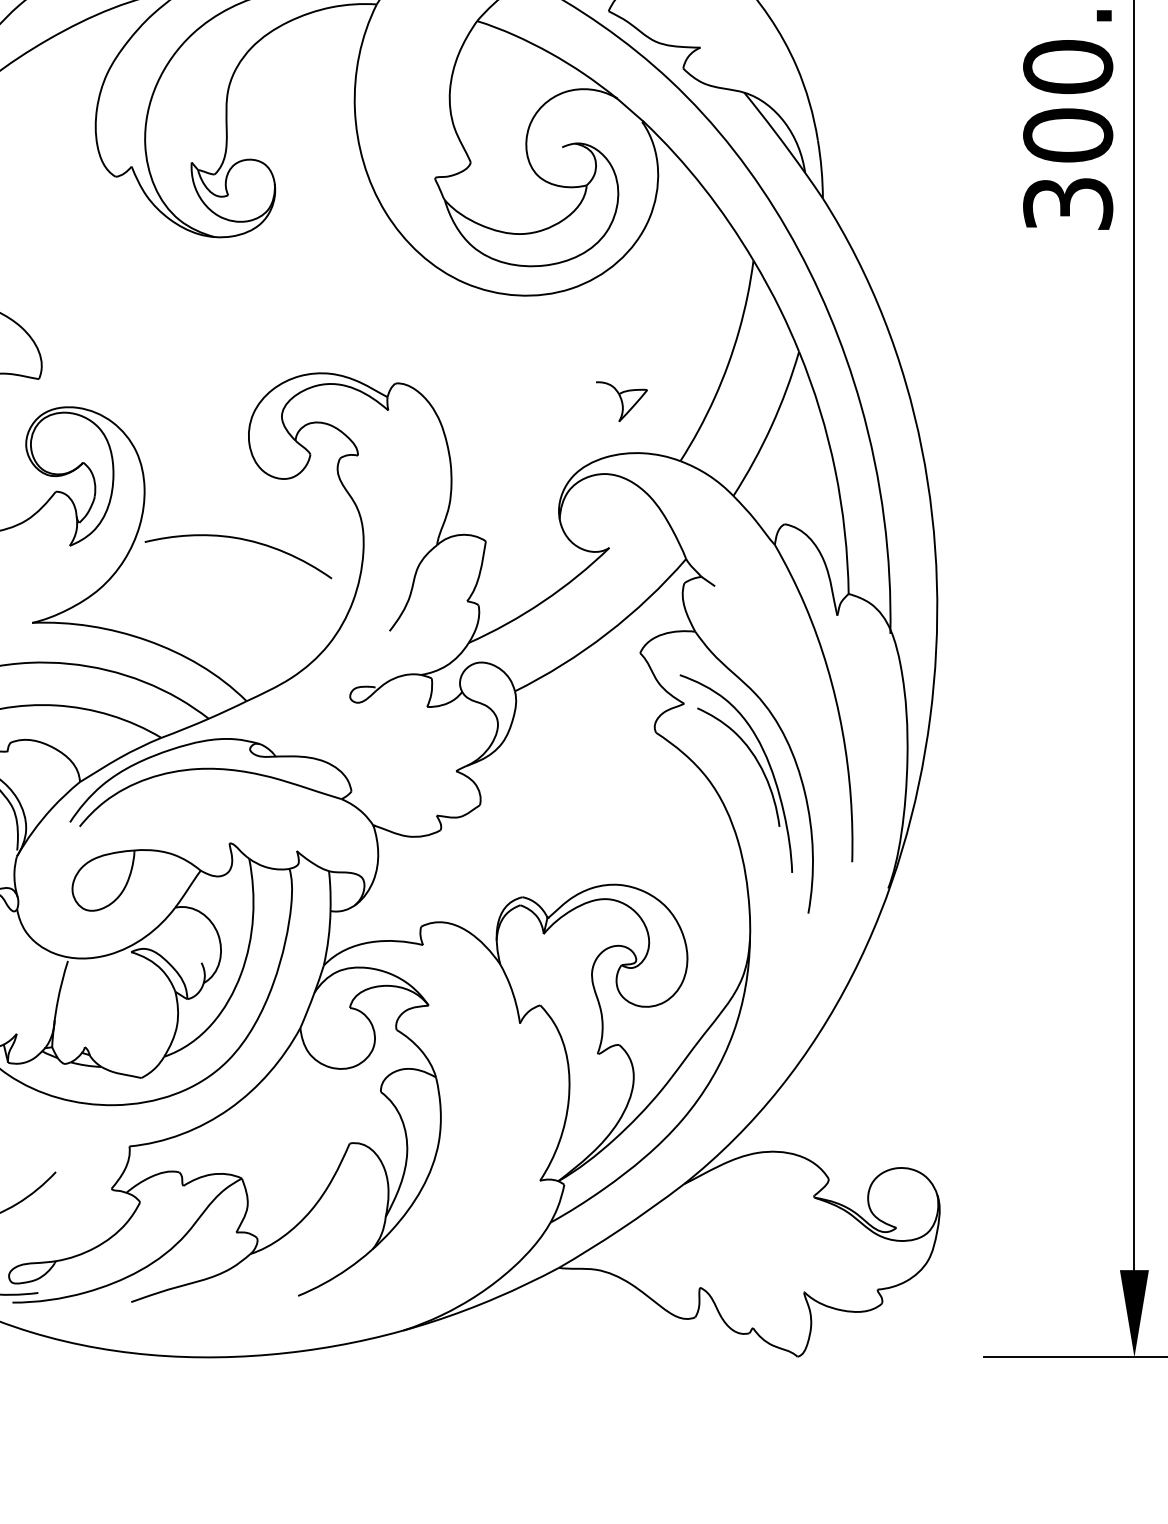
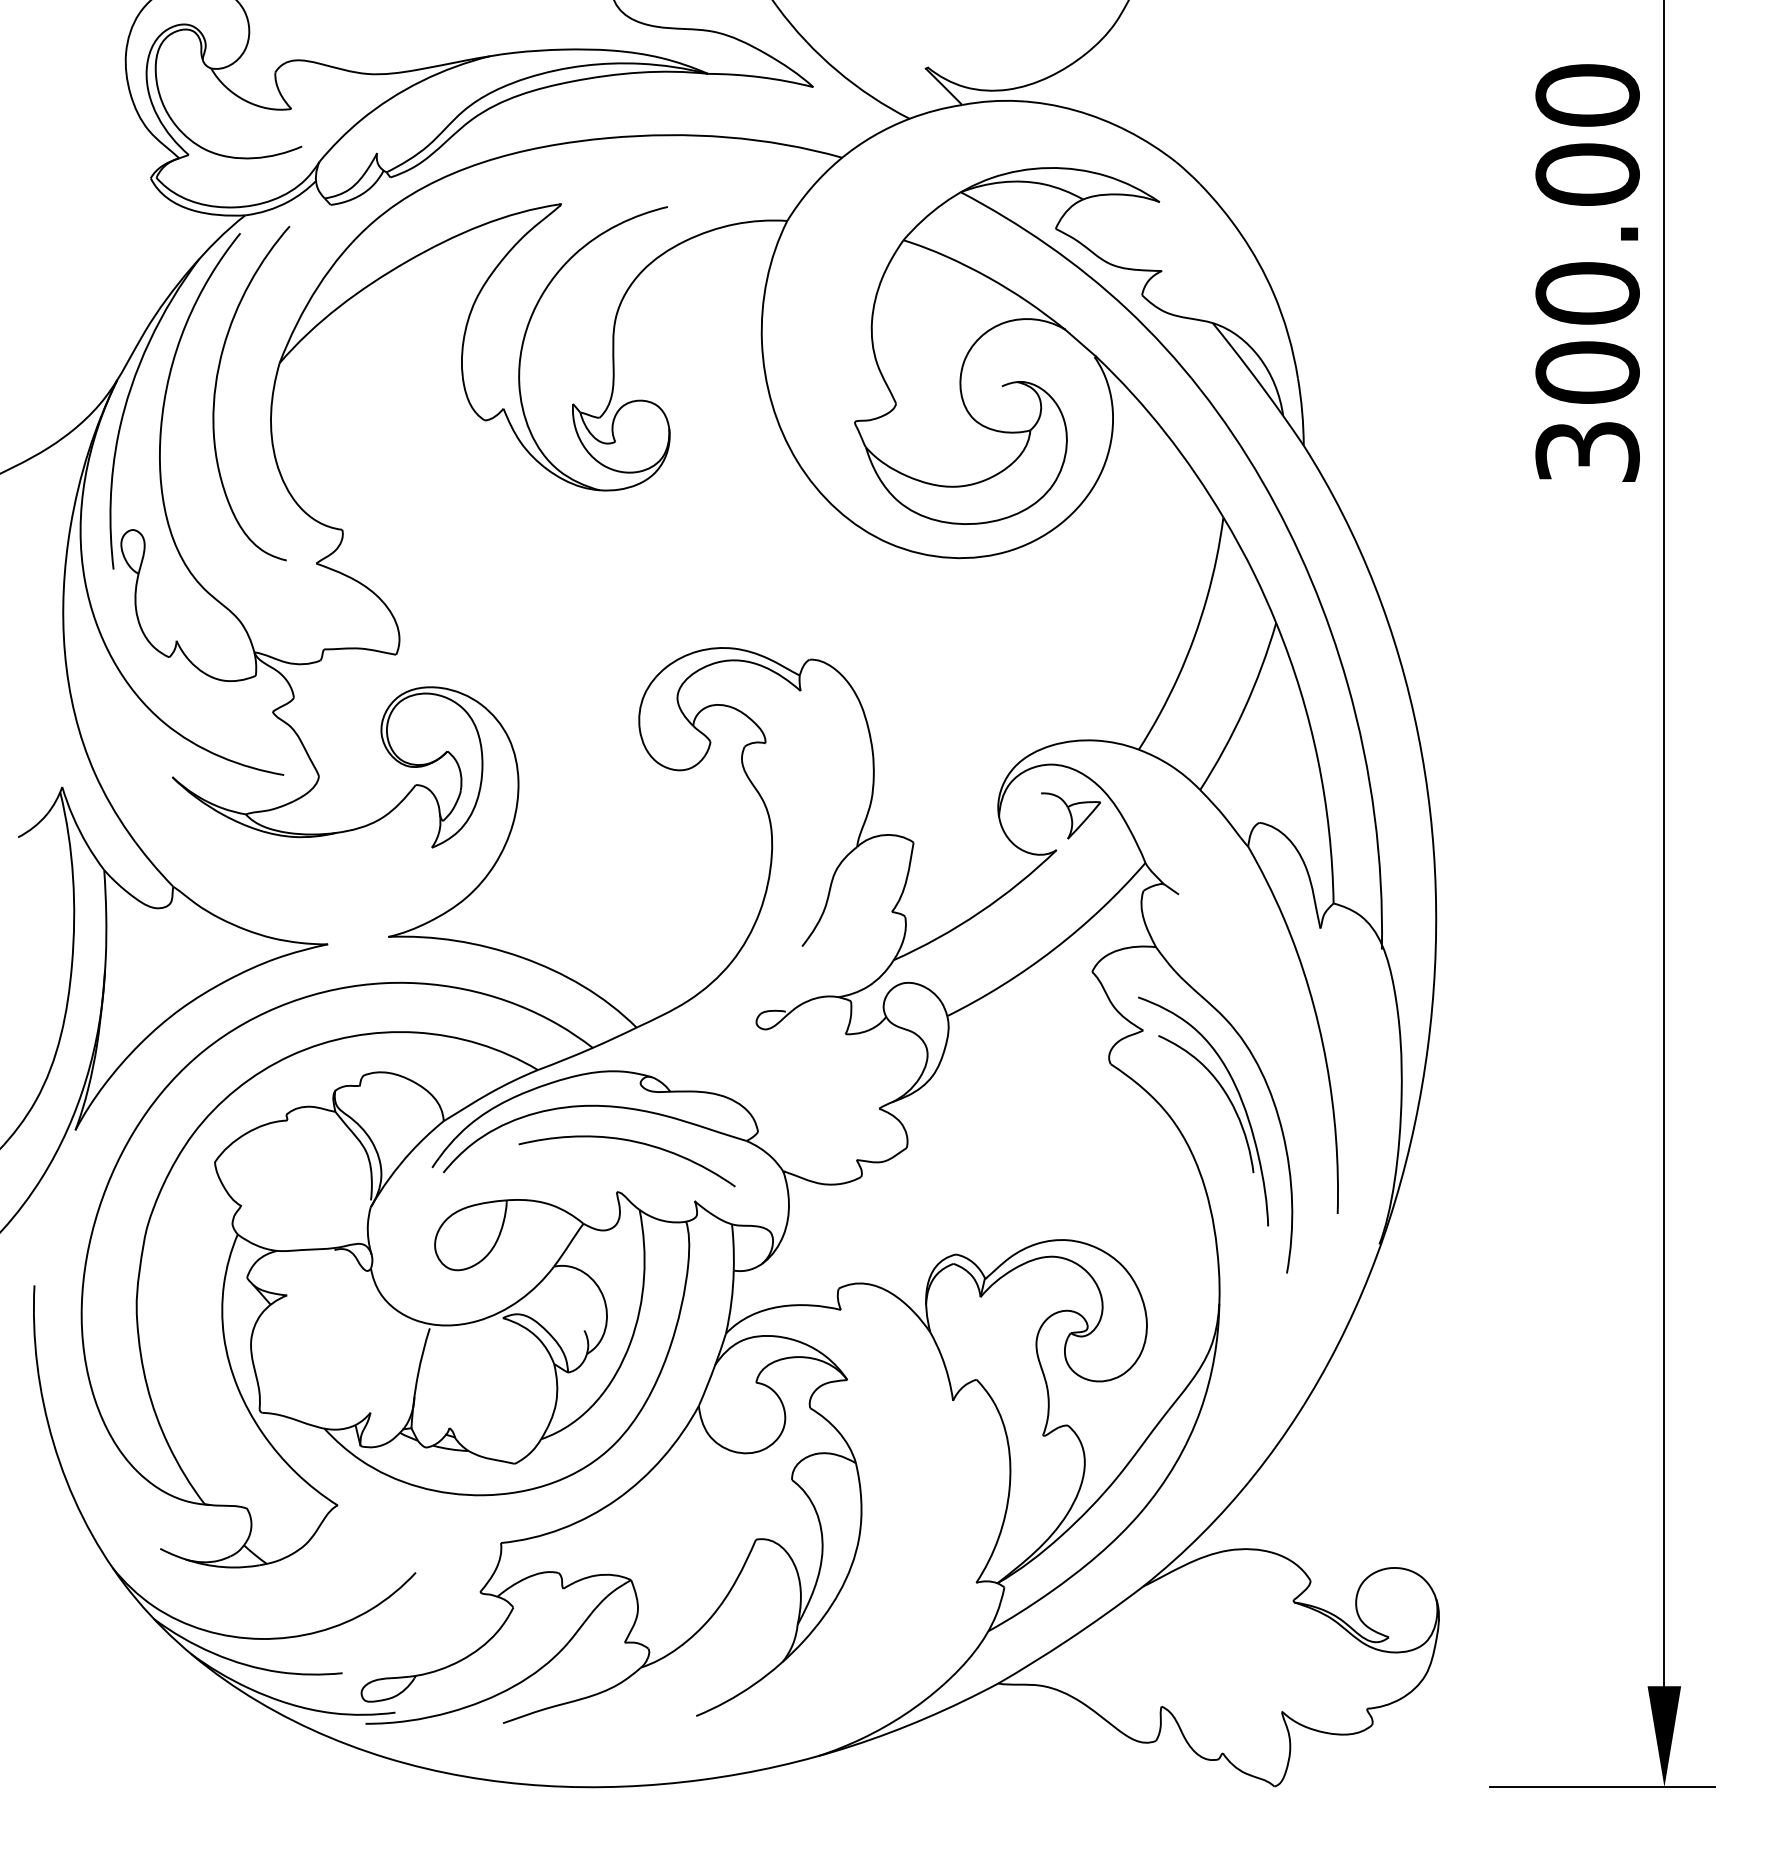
part: (621, 401) -> (1070, 815), moved
curve: (243, 540) -> (632, 1142), moved

